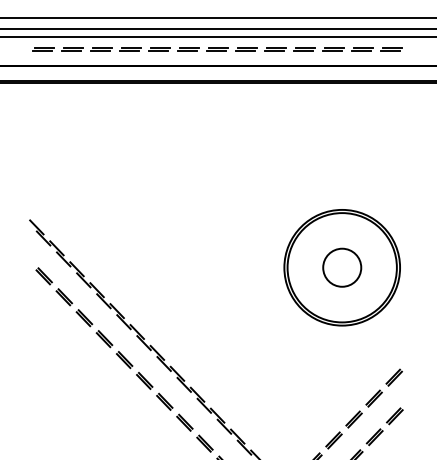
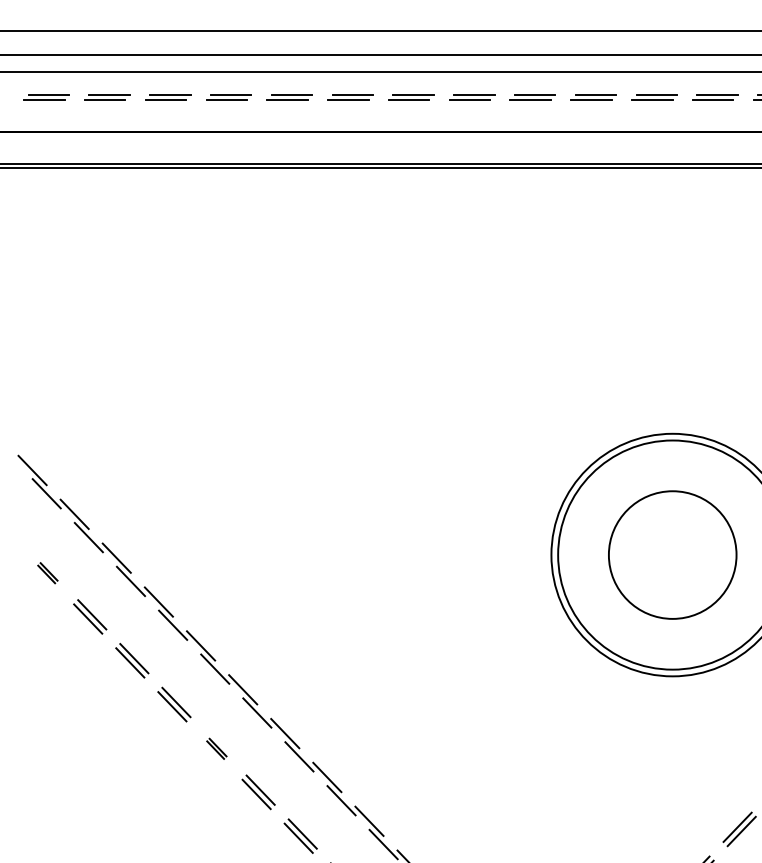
circle: (342, 267) -> (673, 554), size x1.6
part: (43, 276) -> (46, 573), size x0.6
part: (124, 360) -> (216, 749), size x0.6

